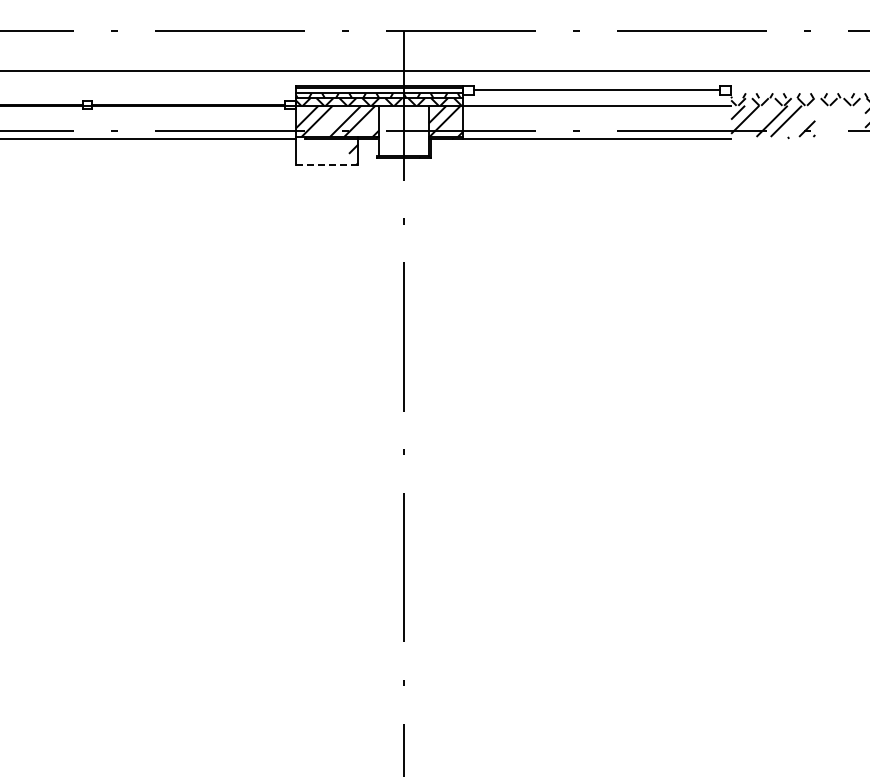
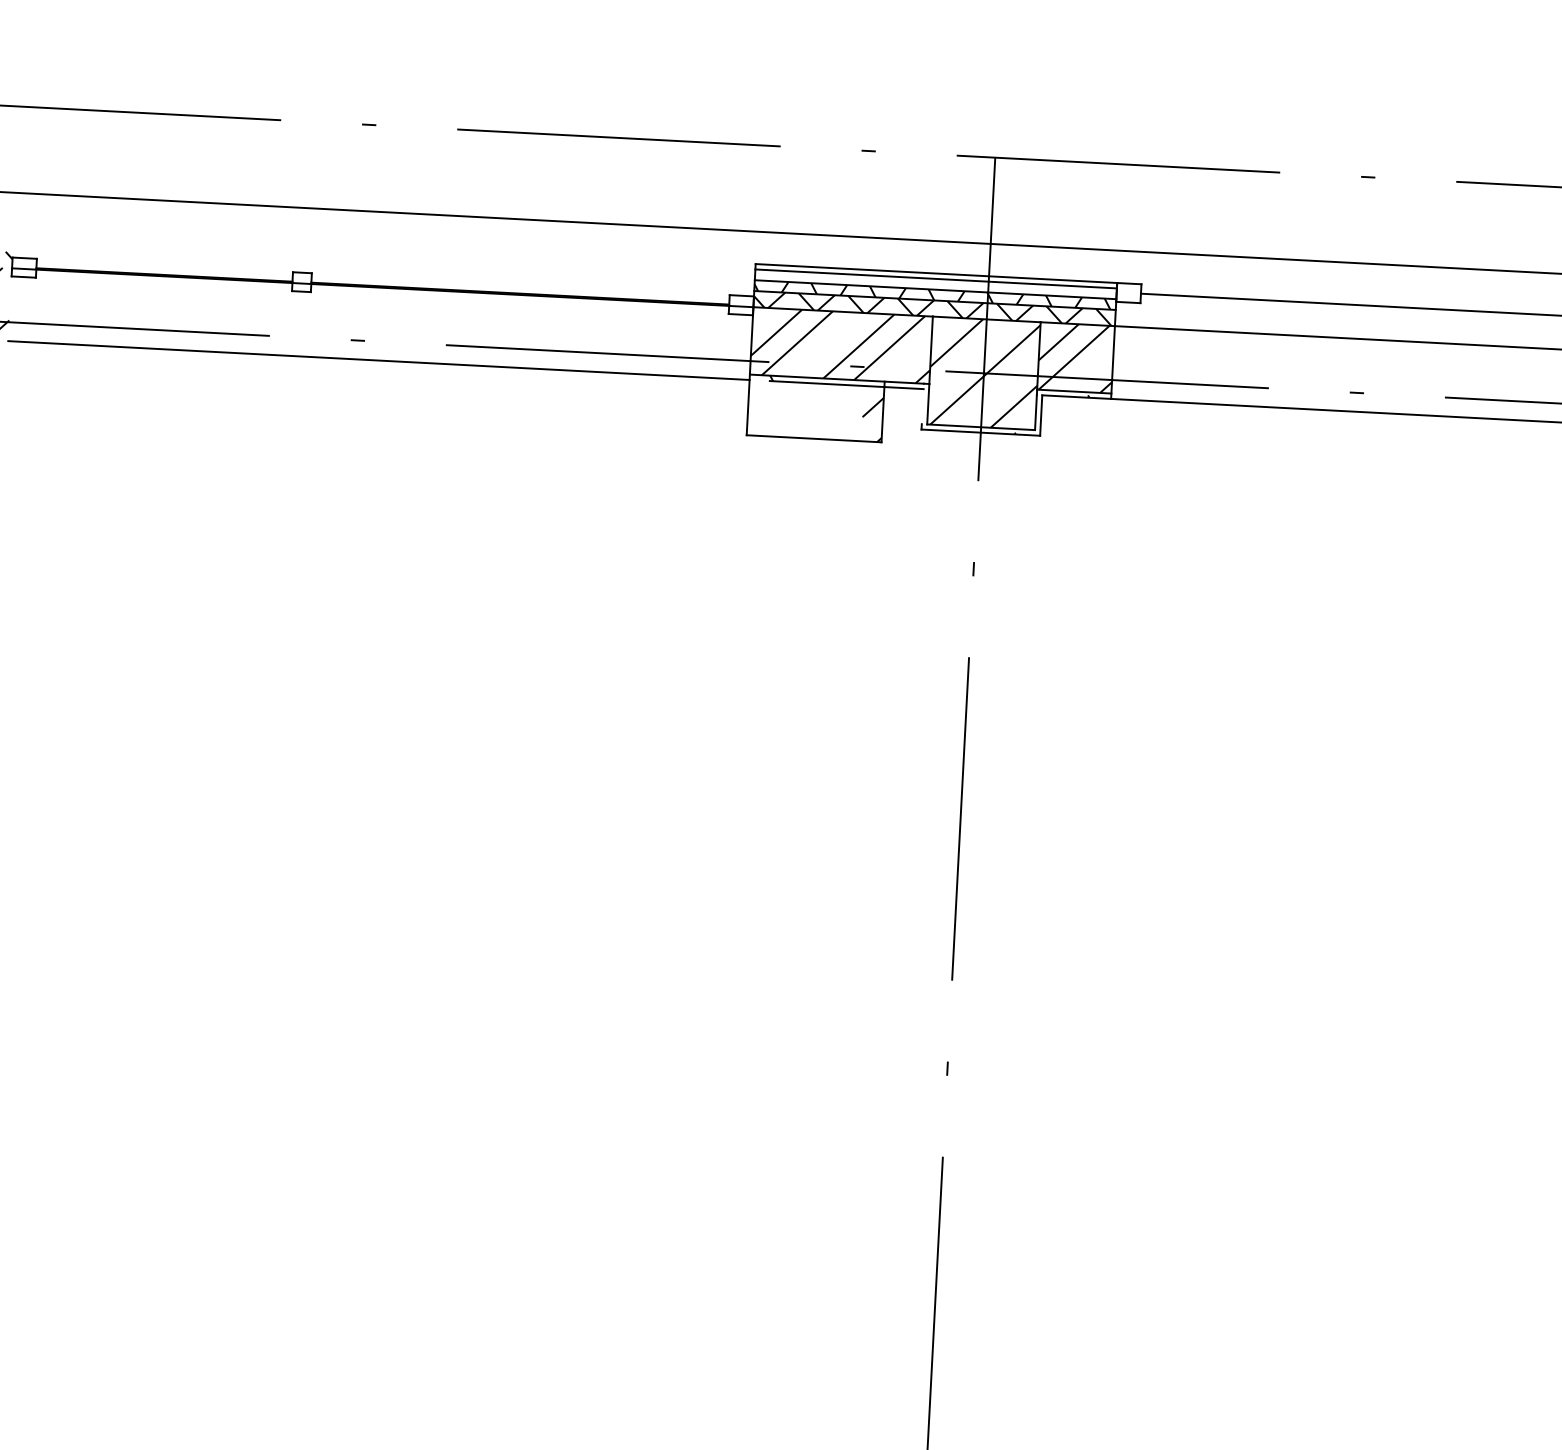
hatch: (403, 130) -> (982, 372), added
line: (327, 164) -> (814, 437), dashed -> solid

